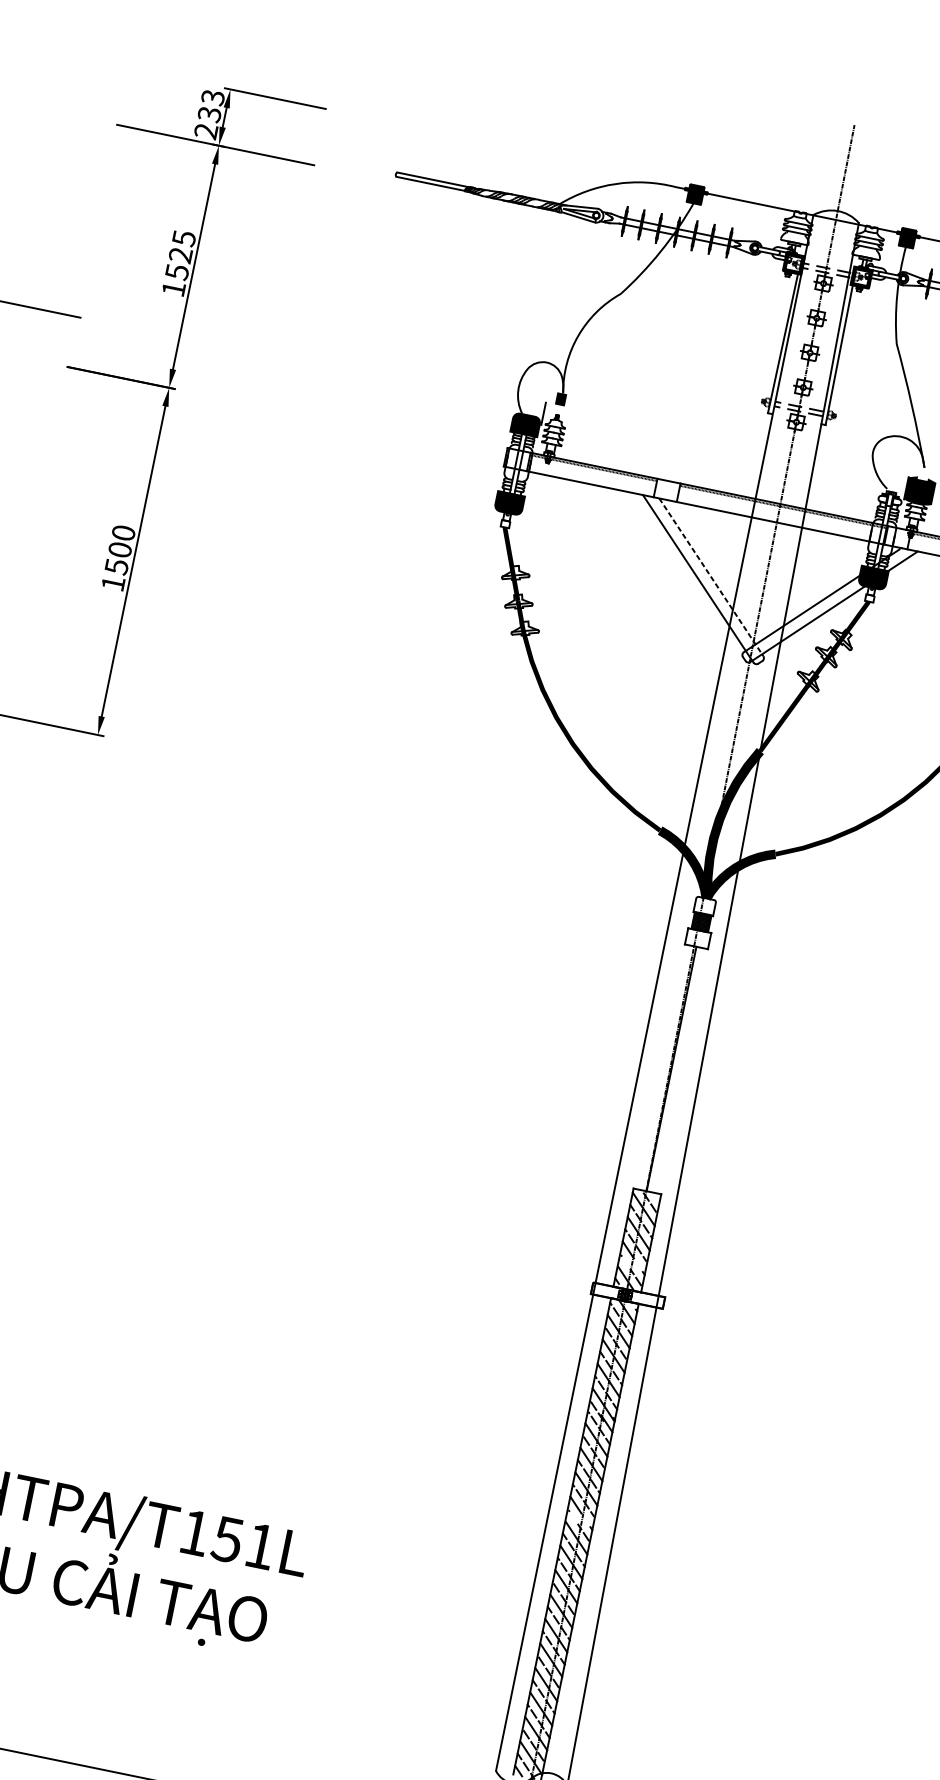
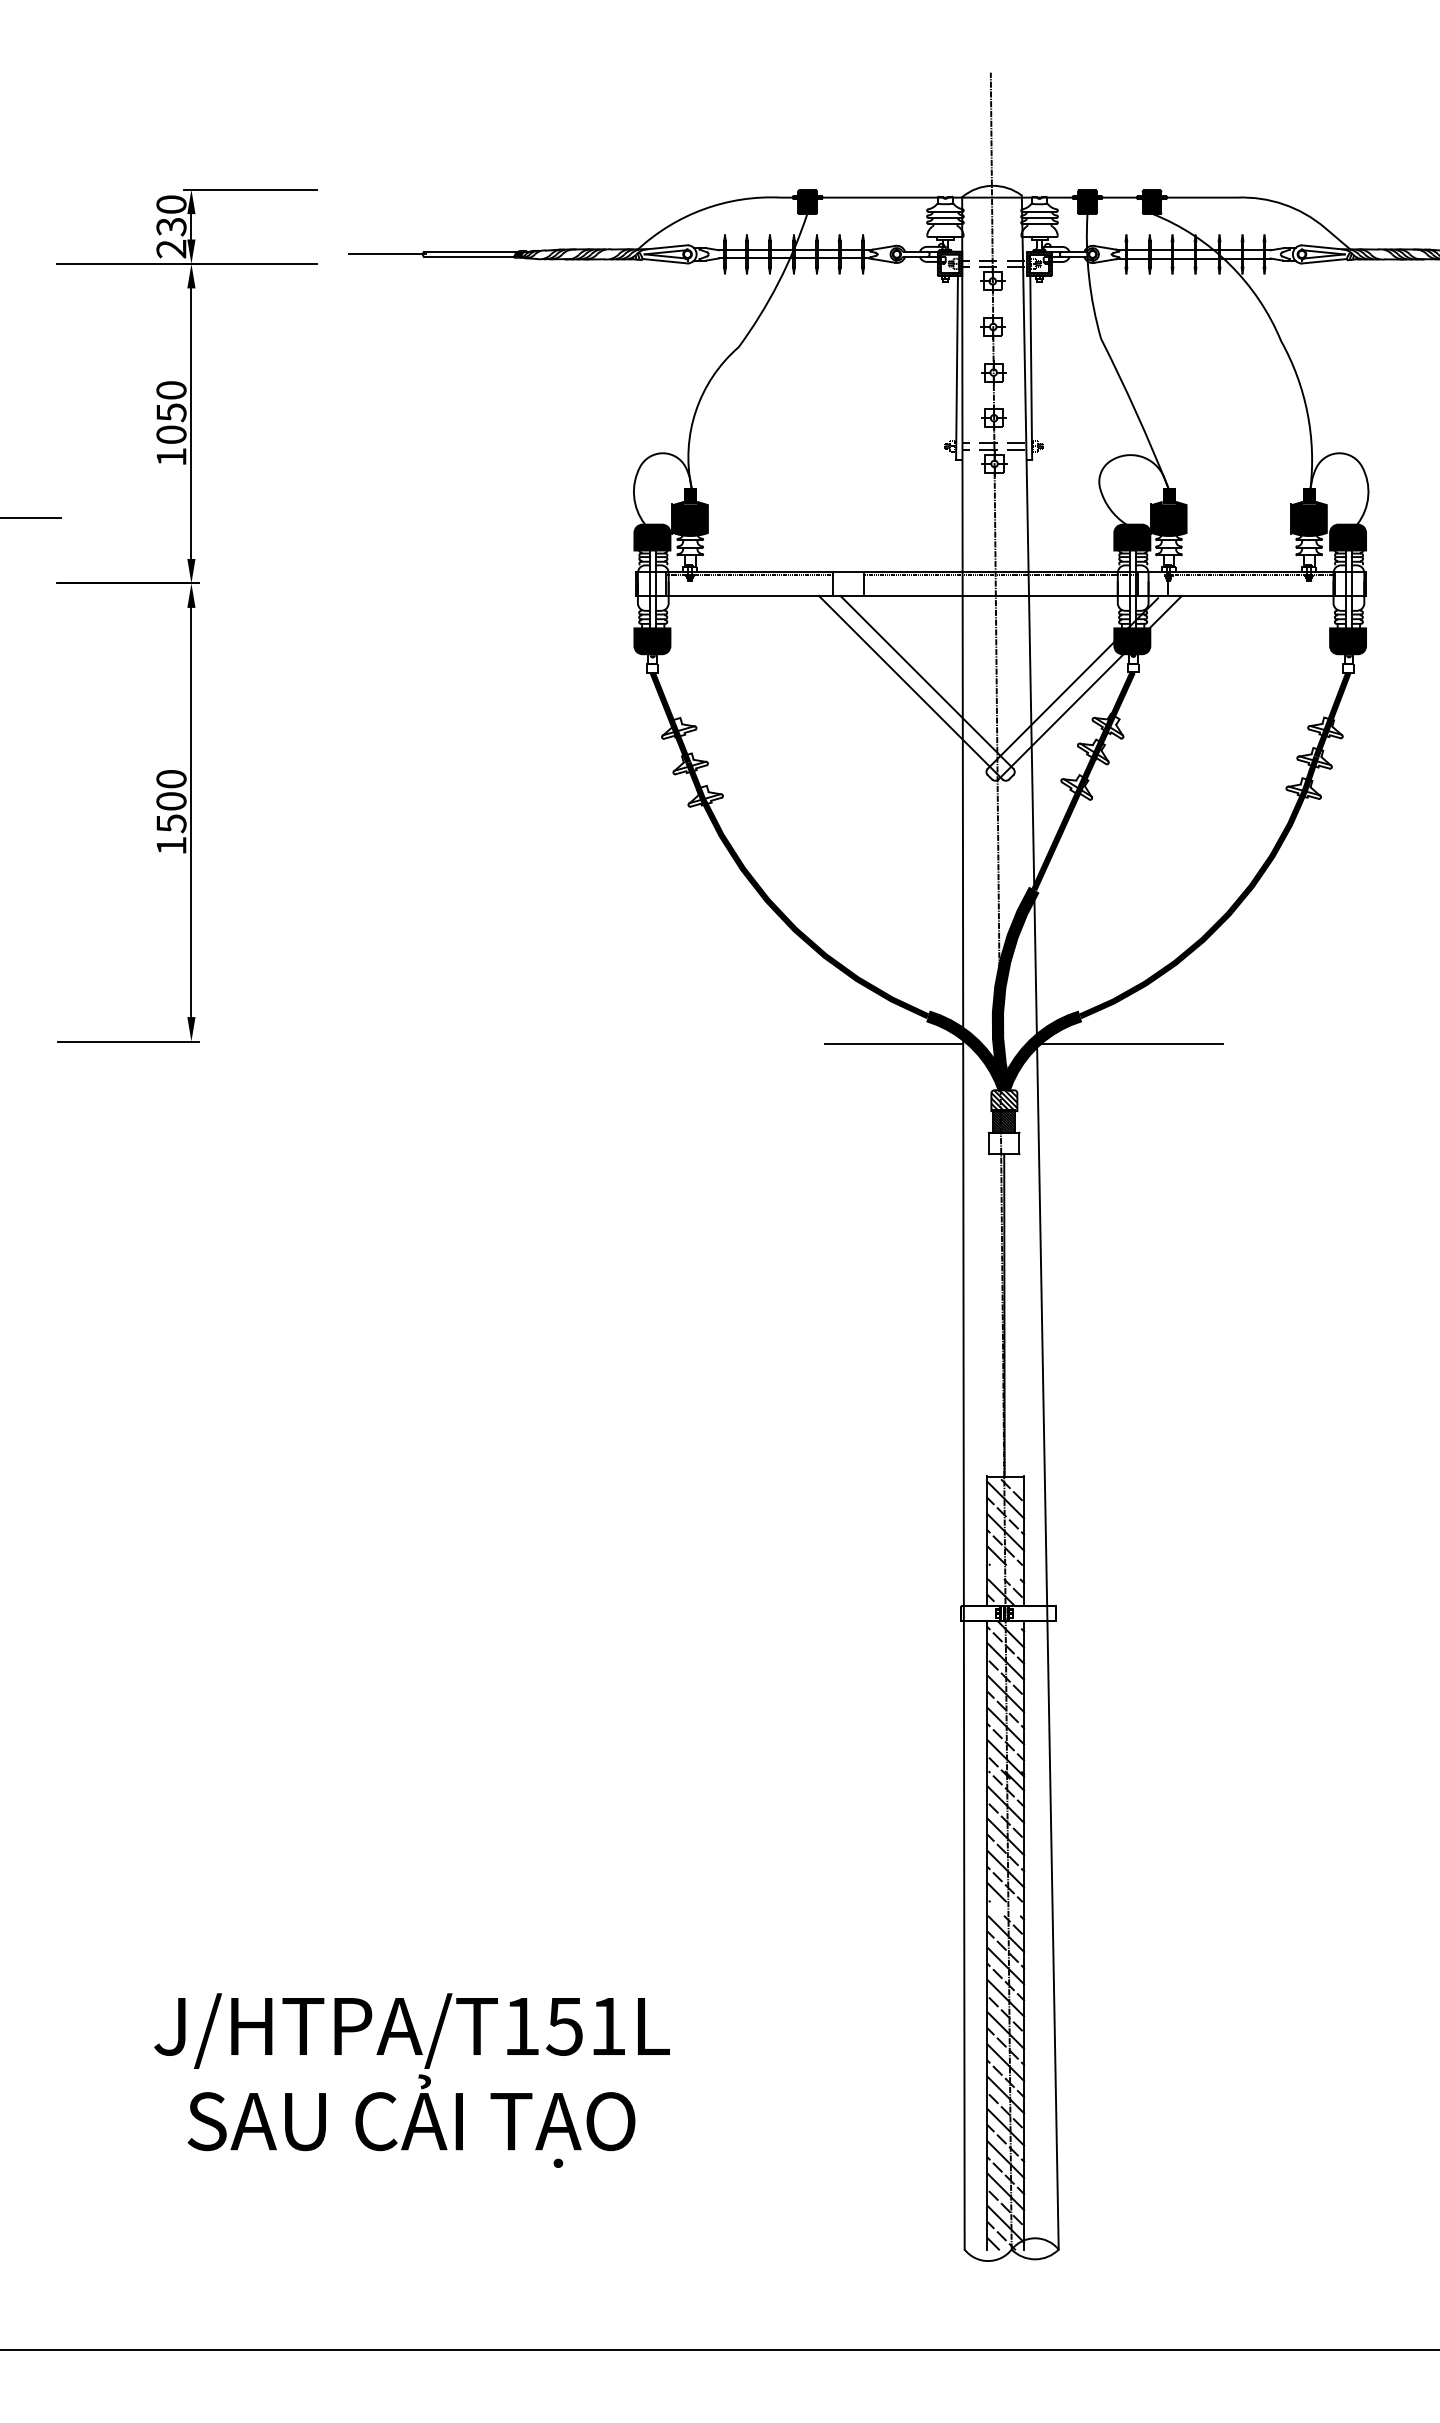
text: (213, 97) -> (171, 204), 233 -> 230
line: (368, 168) -> (386, 254), added
text: (180, 255) -> (171, 412), 1525 -> 1050
fill: (557, 416) -> (690, 518), added
fill: (923, 473) -> (1168, 496), added
fill: (889, 499) -> (1132, 537), added
line: (711, 577) -> (927, 682), dashed -> solid
line: (630, 846) -> (894, 1044), added
line: (809, 883) -> (1130, 1044), added
hatch: (705, 906) -> (1004, 1100), added

